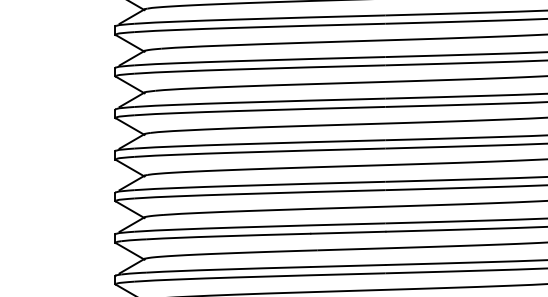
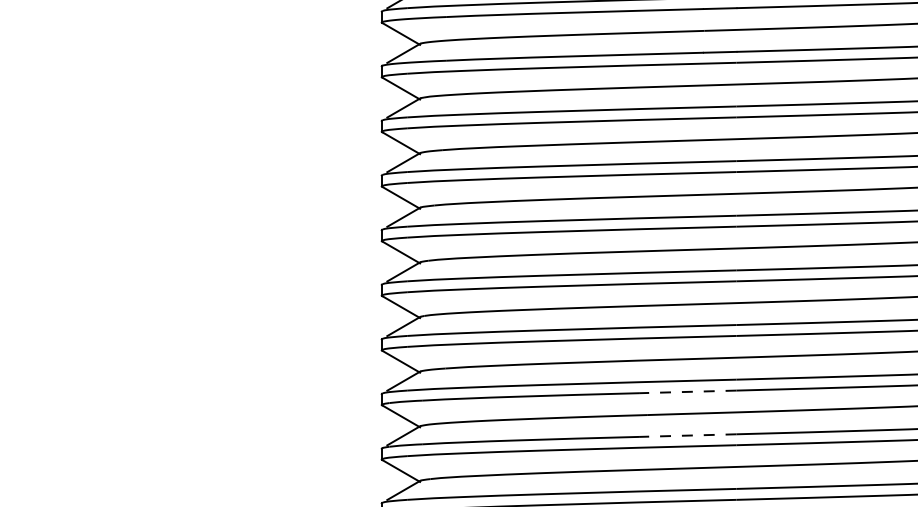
line: (348, 232) -> (687, 391), solid -> dashed
line: (348, 265) -> (687, 435), solid -> dashed

